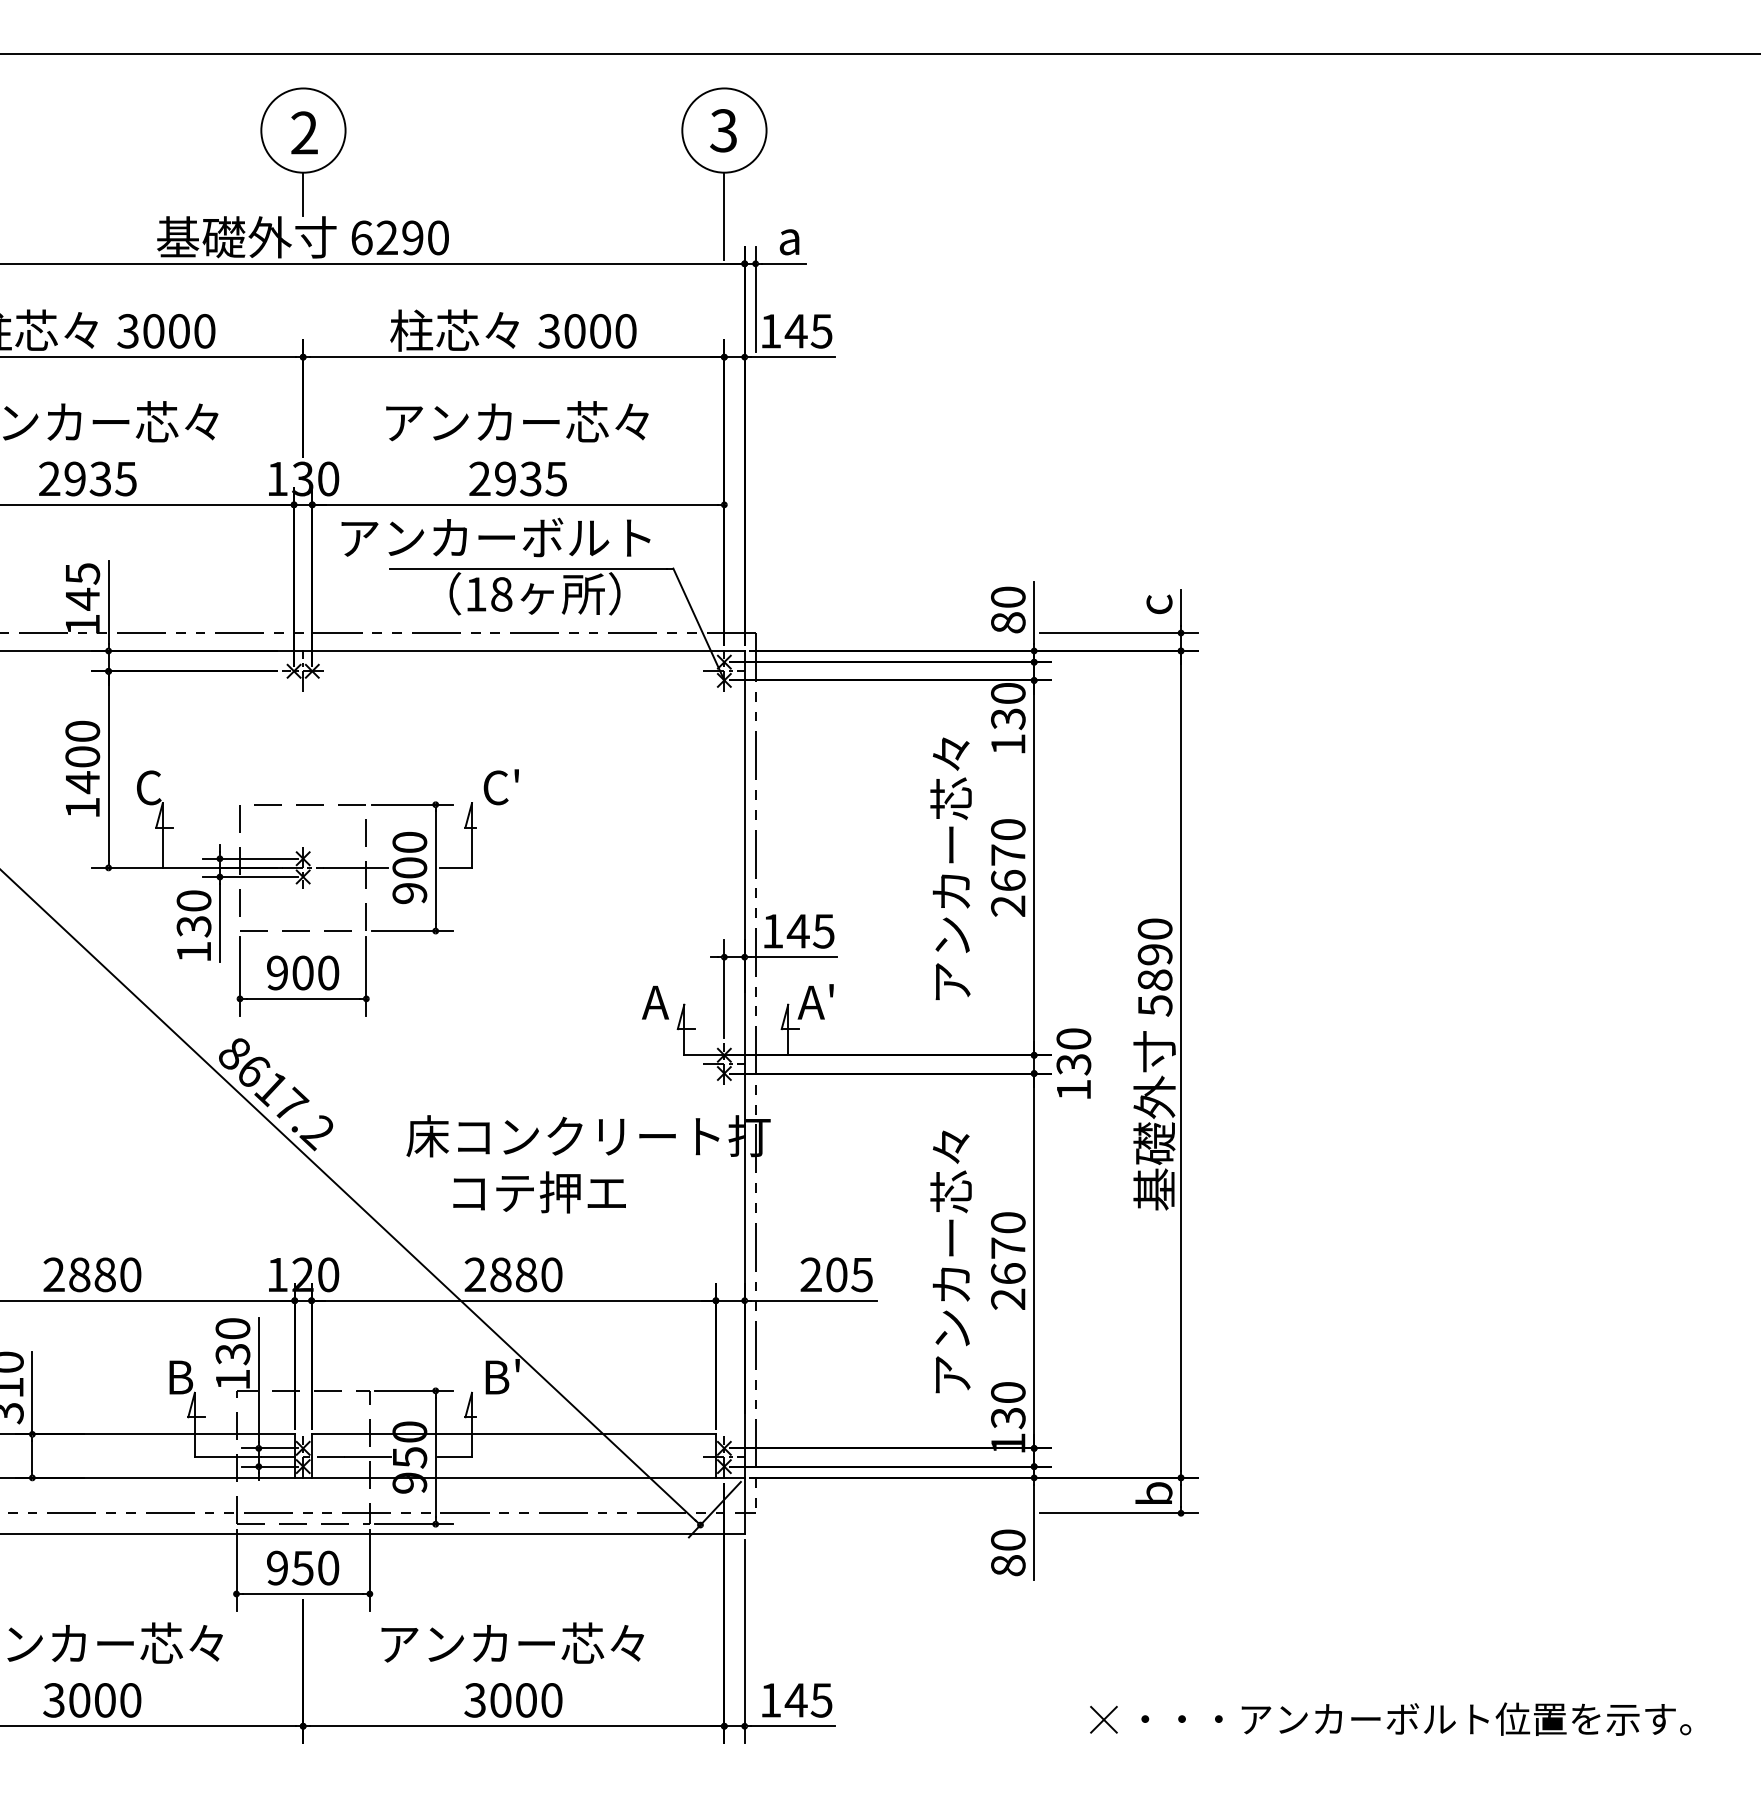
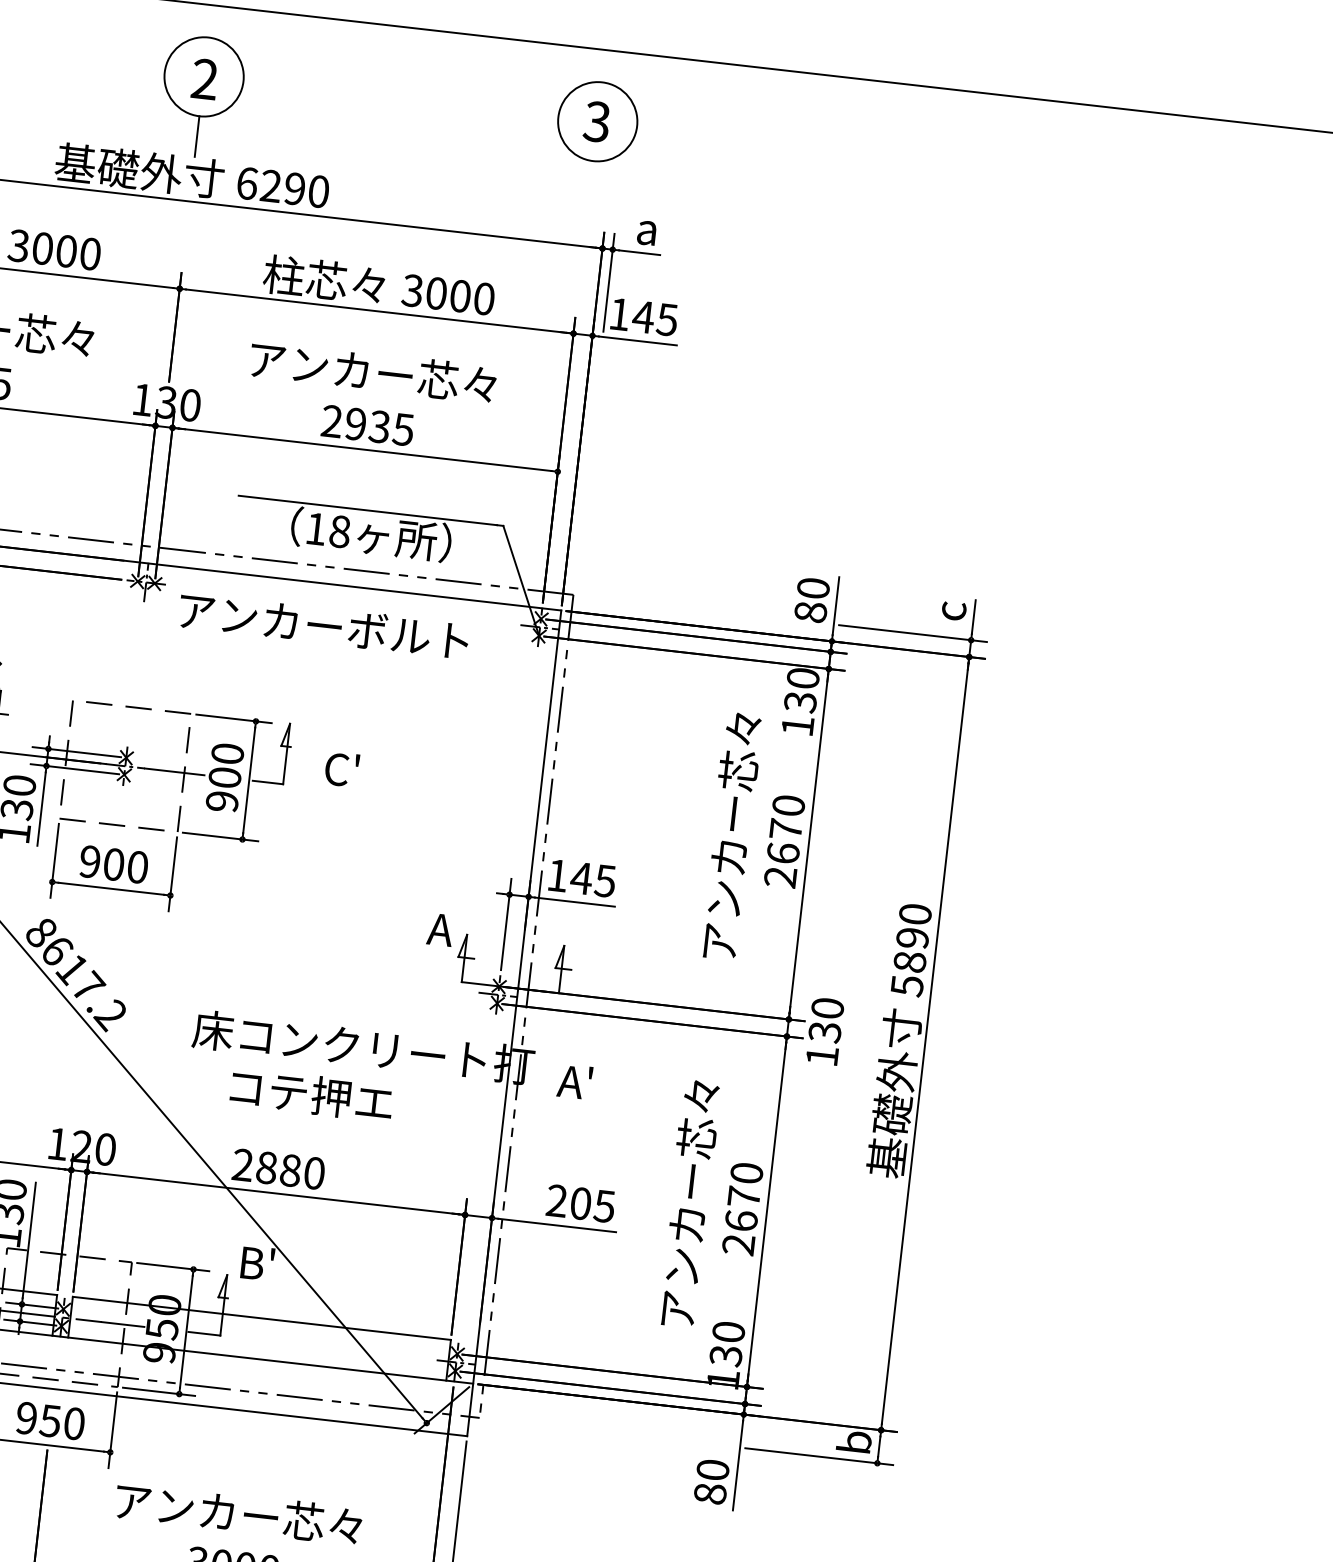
line: (724, 216) -> (588, 202), removed
text: (495, 537) -> (323, 625), moved
text: (500, 787) -> (341, 769), moved
text: (815, 1001) -> (574, 1081), moved

